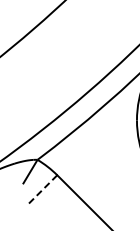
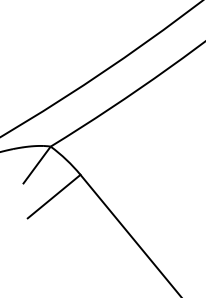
line: (42, 189) -> (54, 195), dashed -> solid

